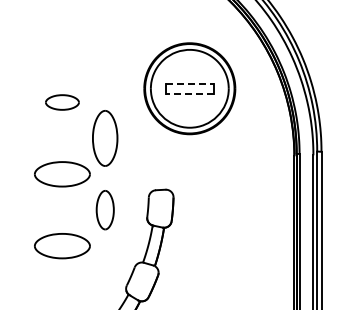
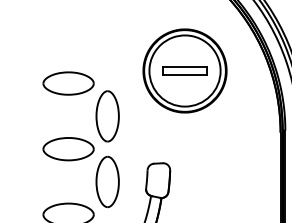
line: (189, 84) -> (184, 67), dashed -> solid
line: (189, 93) -> (184, 75), dashed -> solid
part: (62, 102) -> (68, 83), size x1.67
part: (105, 209) -> (107, 181), size x1.43

